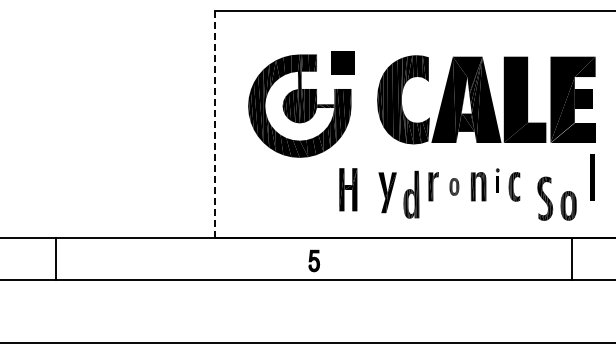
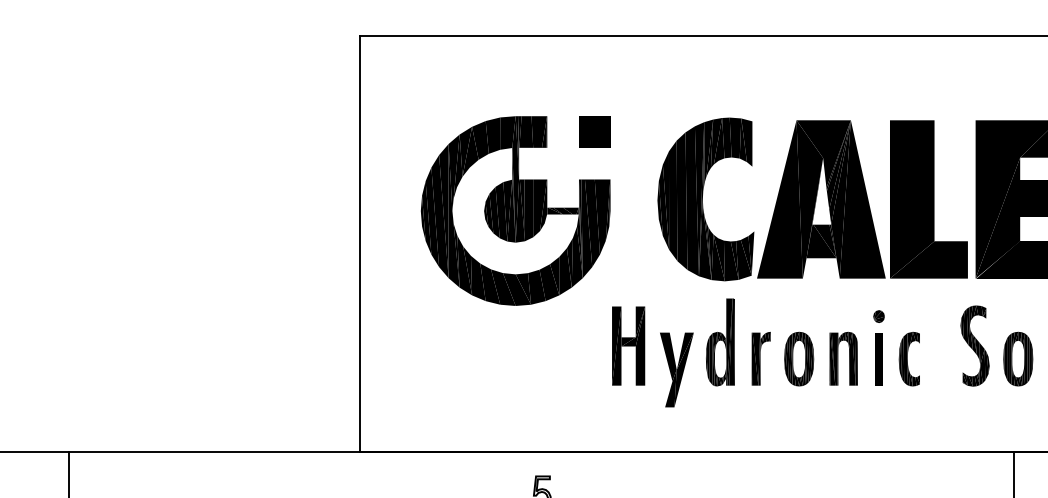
part: (342, 62) -> (593, 130), size x0.71
line: (214, 124) -> (359, 244), dashed -> solid
part: (497, 180) -> (878, 347), size x1.67
part: (454, 186) -> (799, 358), size x1.67
part: (348, 189) -> (628, 345), moved
part: (411, 194) -> (720, 341), moved
part: (556, 198) -> (995, 345), moved

